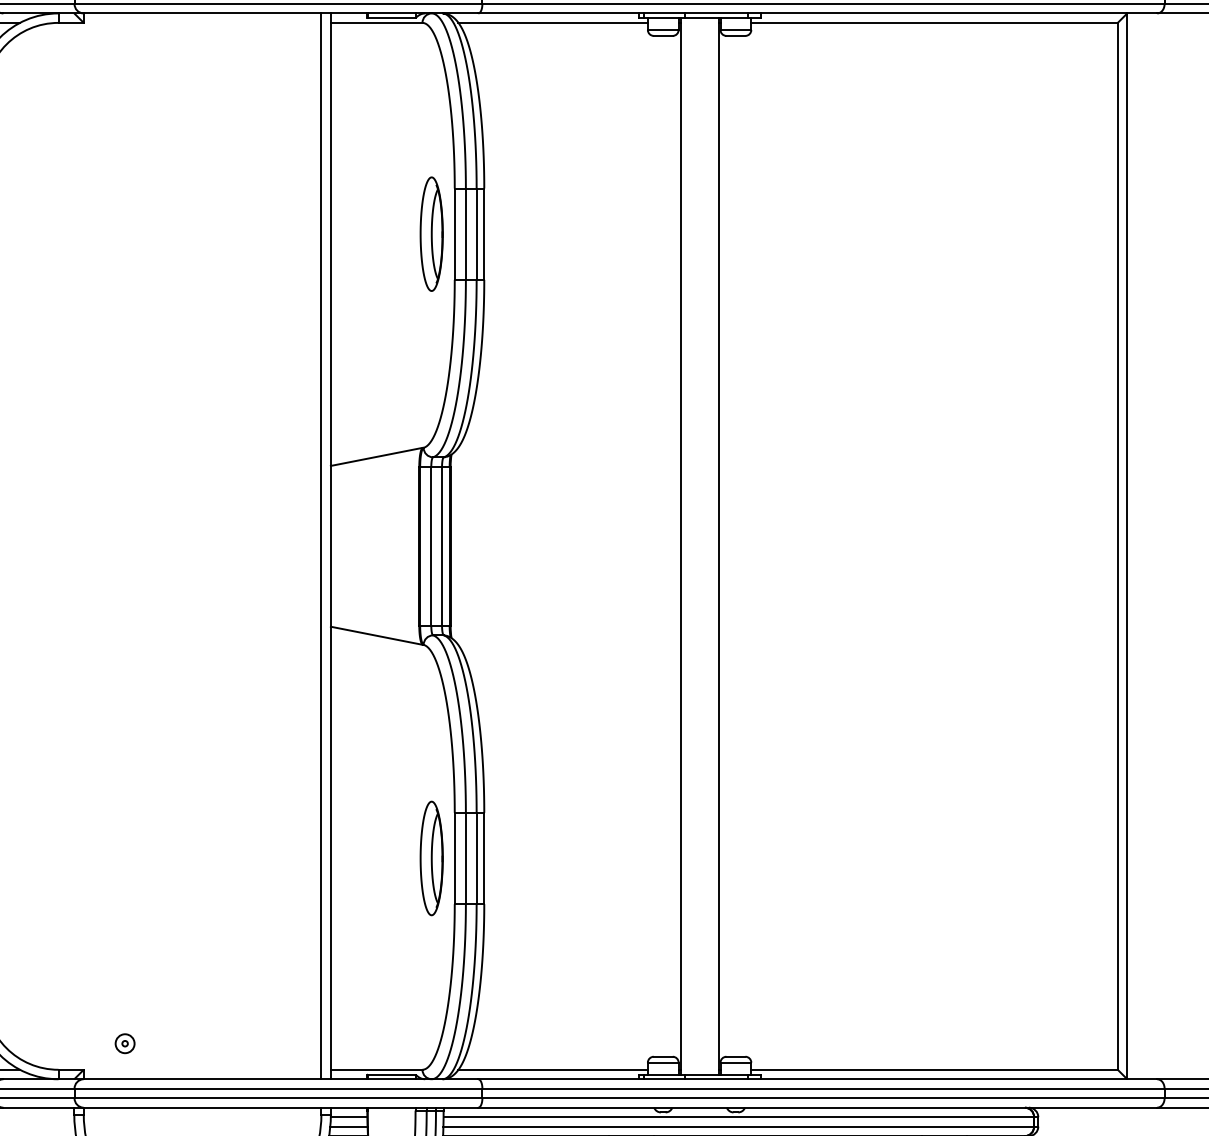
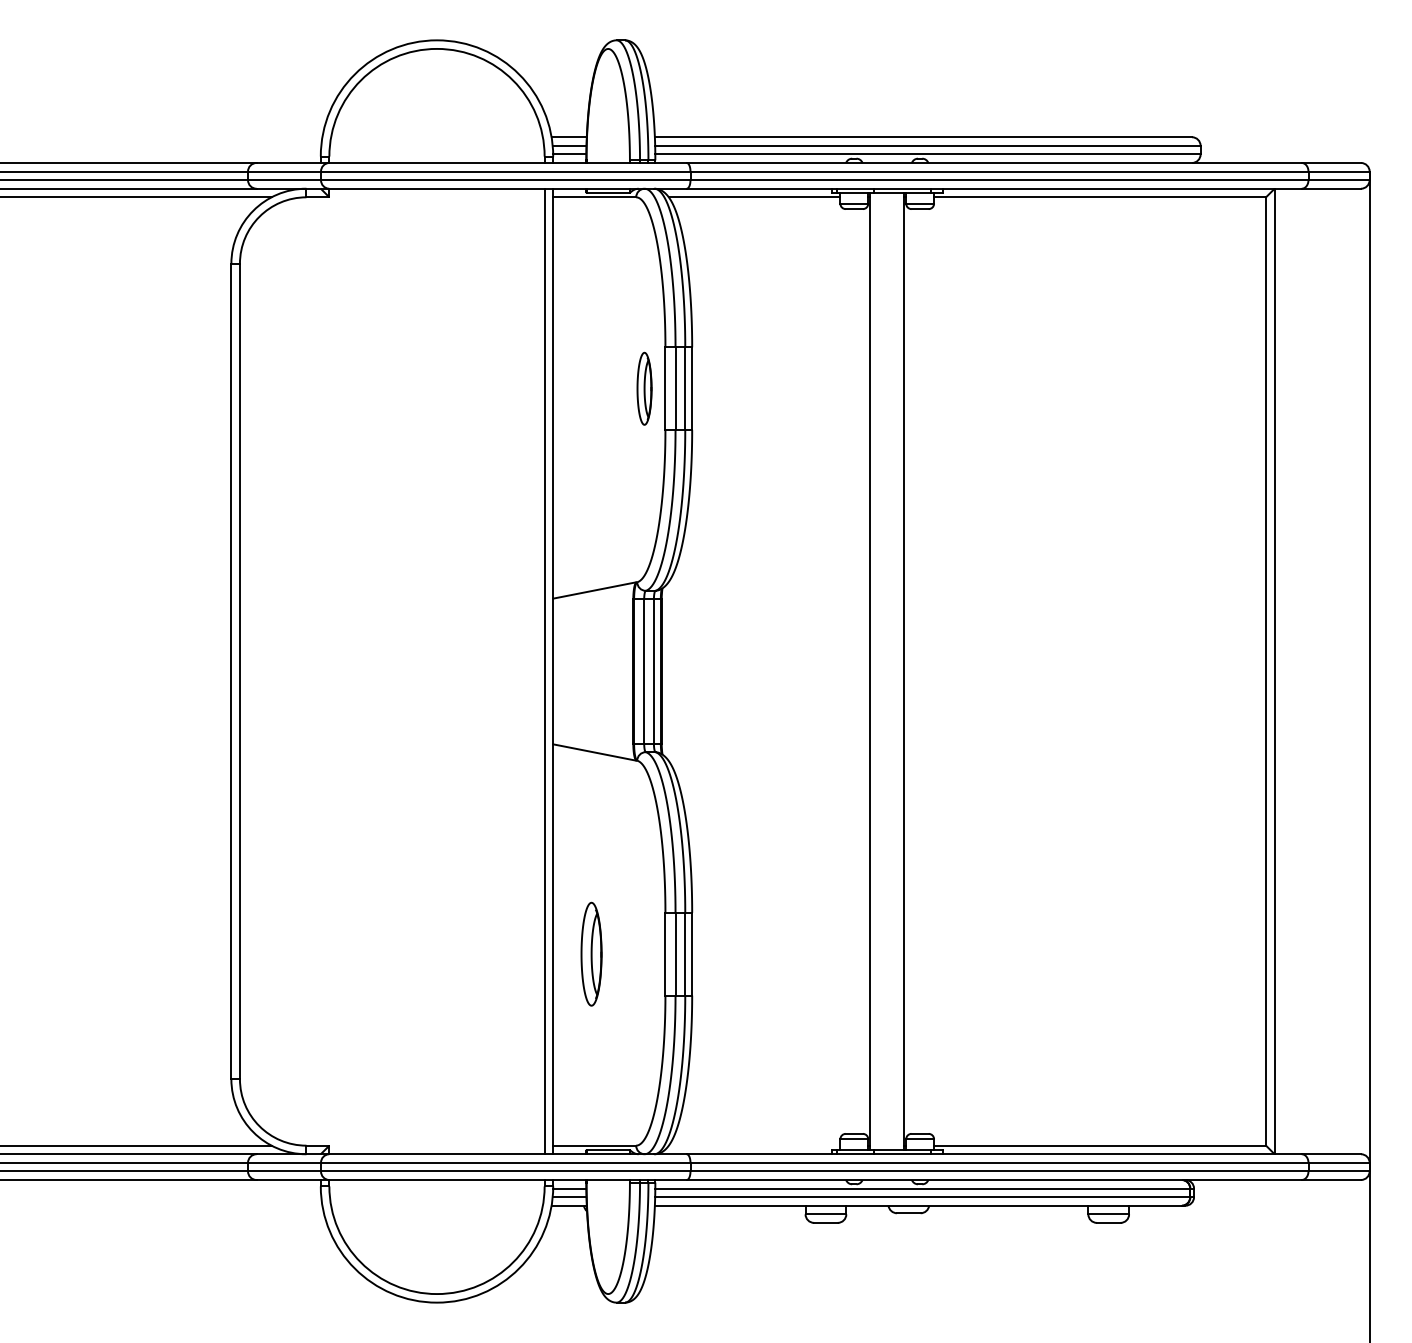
part: (431, 233) -> (644, 388), size x0.7
part: (431, 857) -> (591, 953), moved
part: (124, 1043) -> (366, 1121), removed
line: (553, 1069) -> (754, 1145), removed

